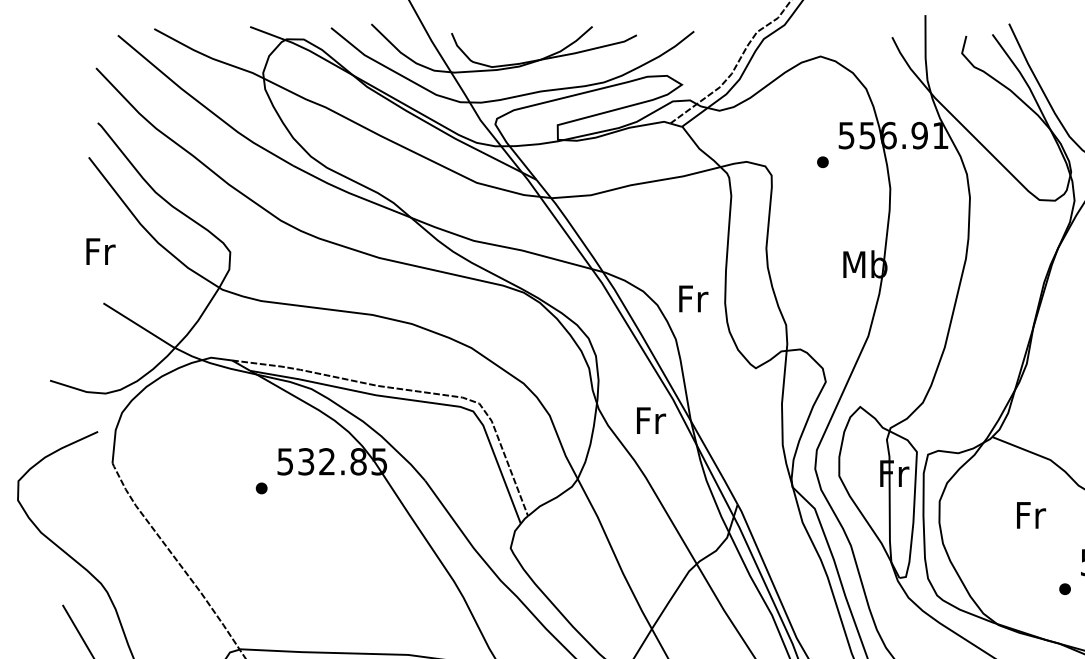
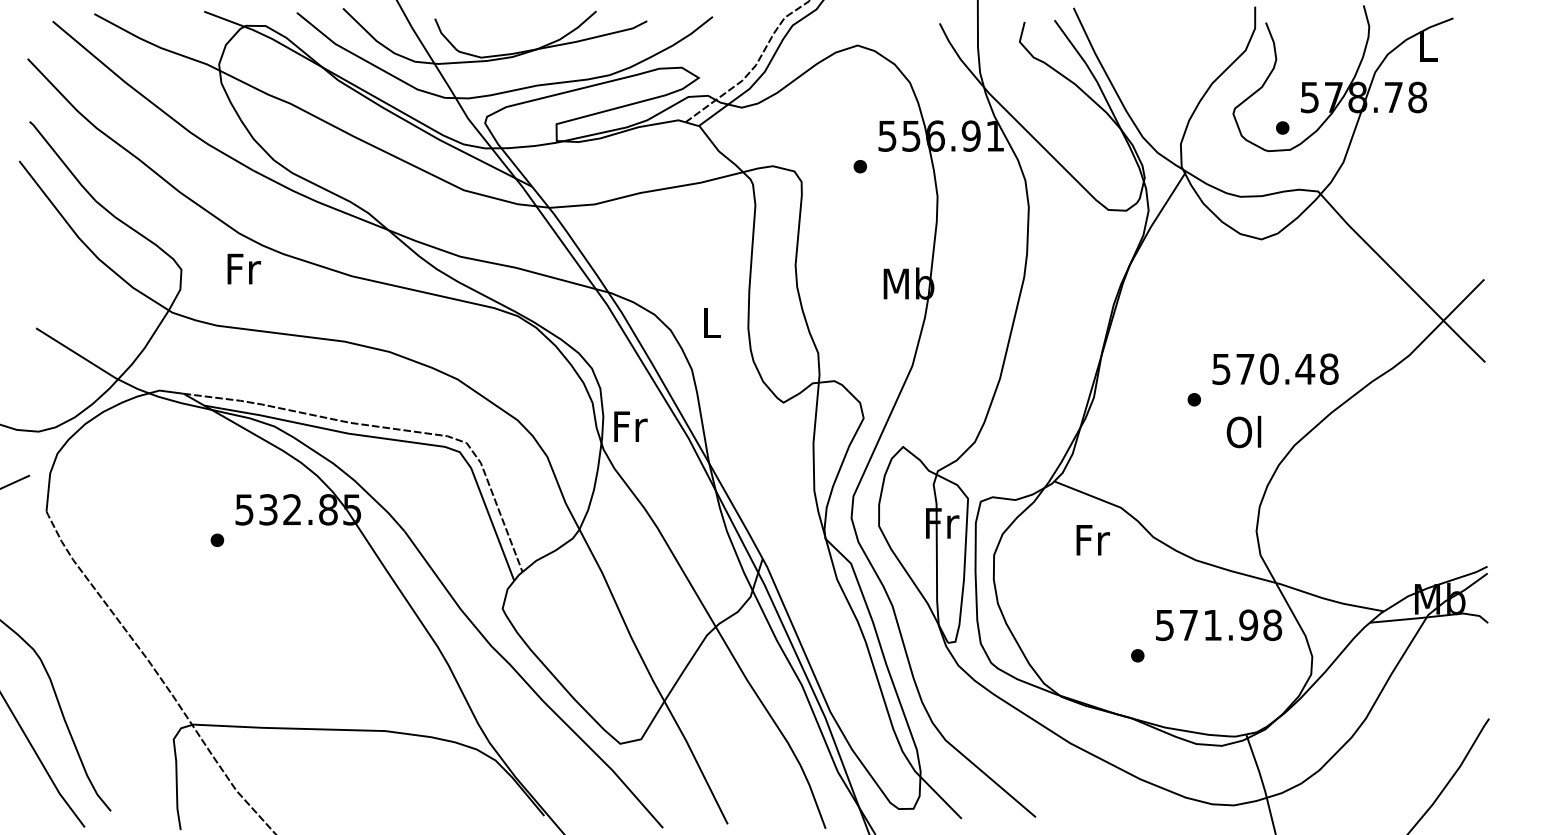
text: (100, 251) -> (243, 268), moved
text: (693, 299) -> (712, 323), Fr -> L
text: (651, 420) -> (630, 426), moved
text: (1030, 515) -> (1092, 540), moved

